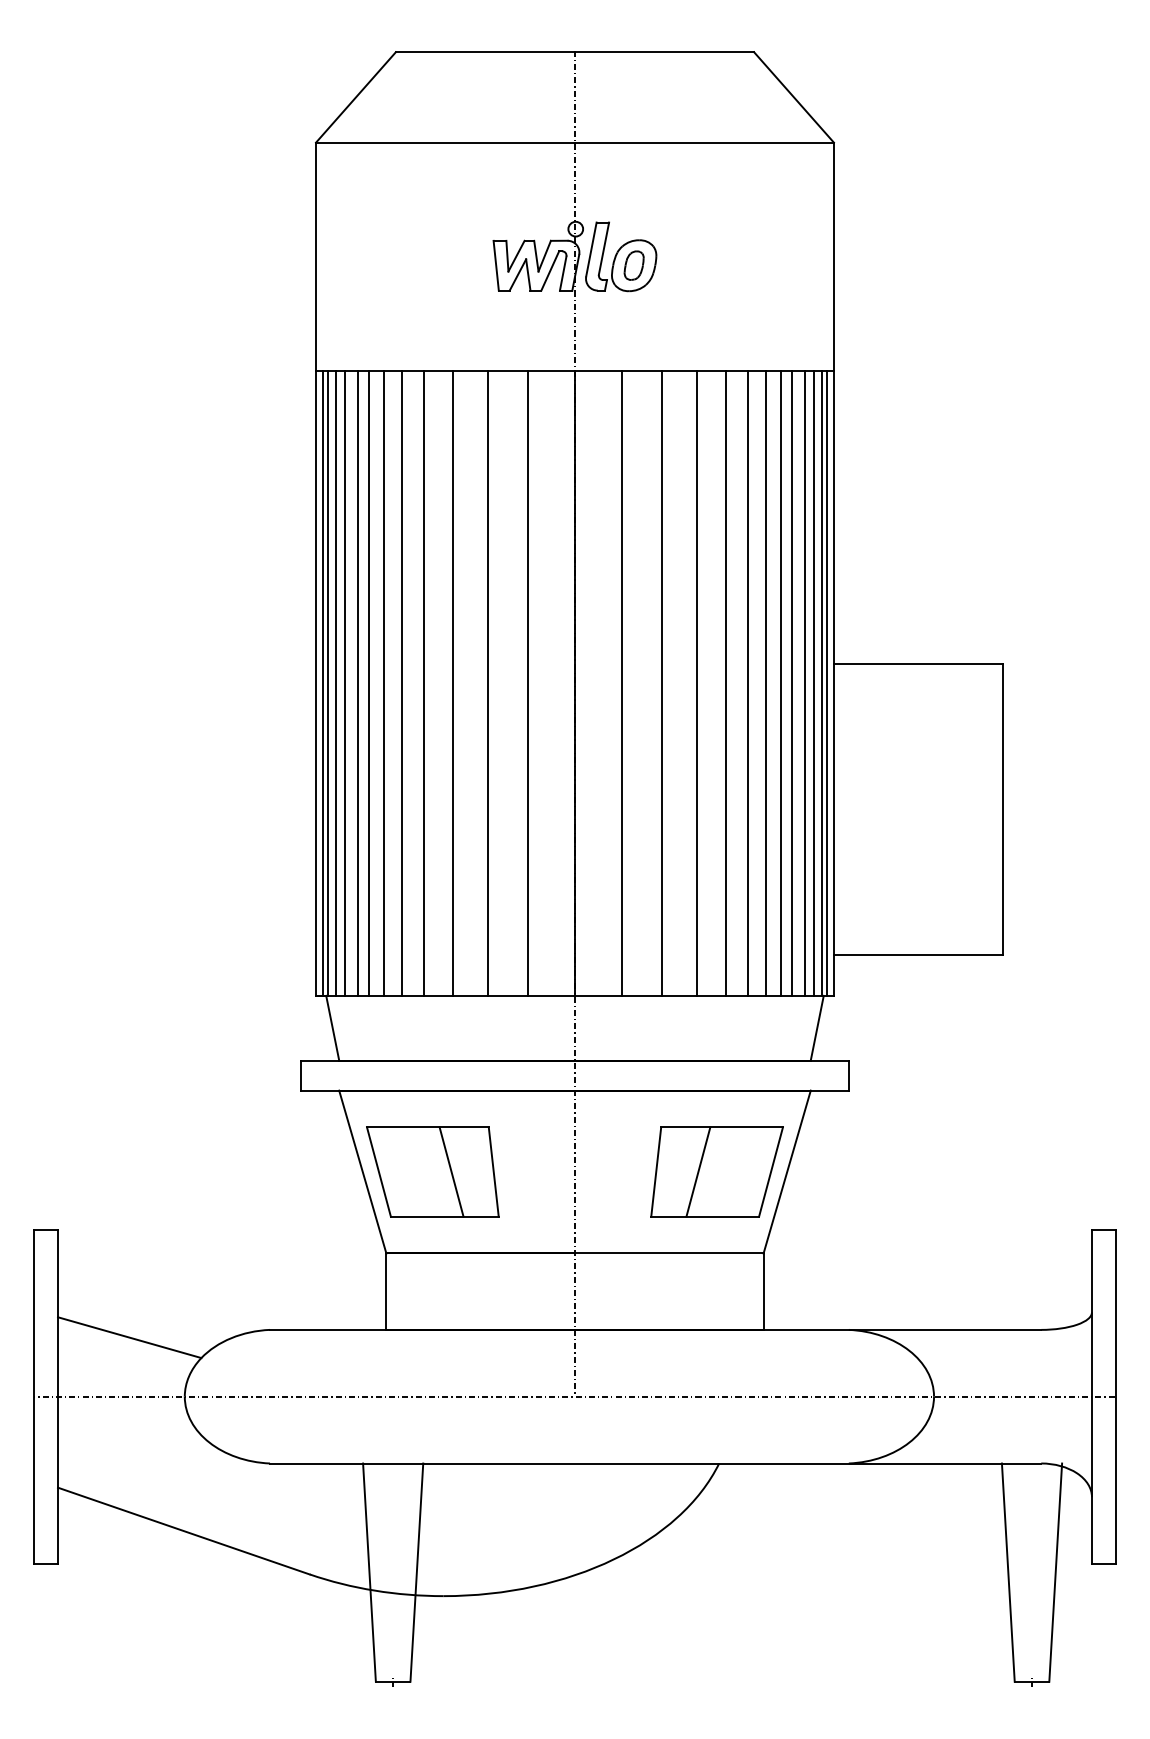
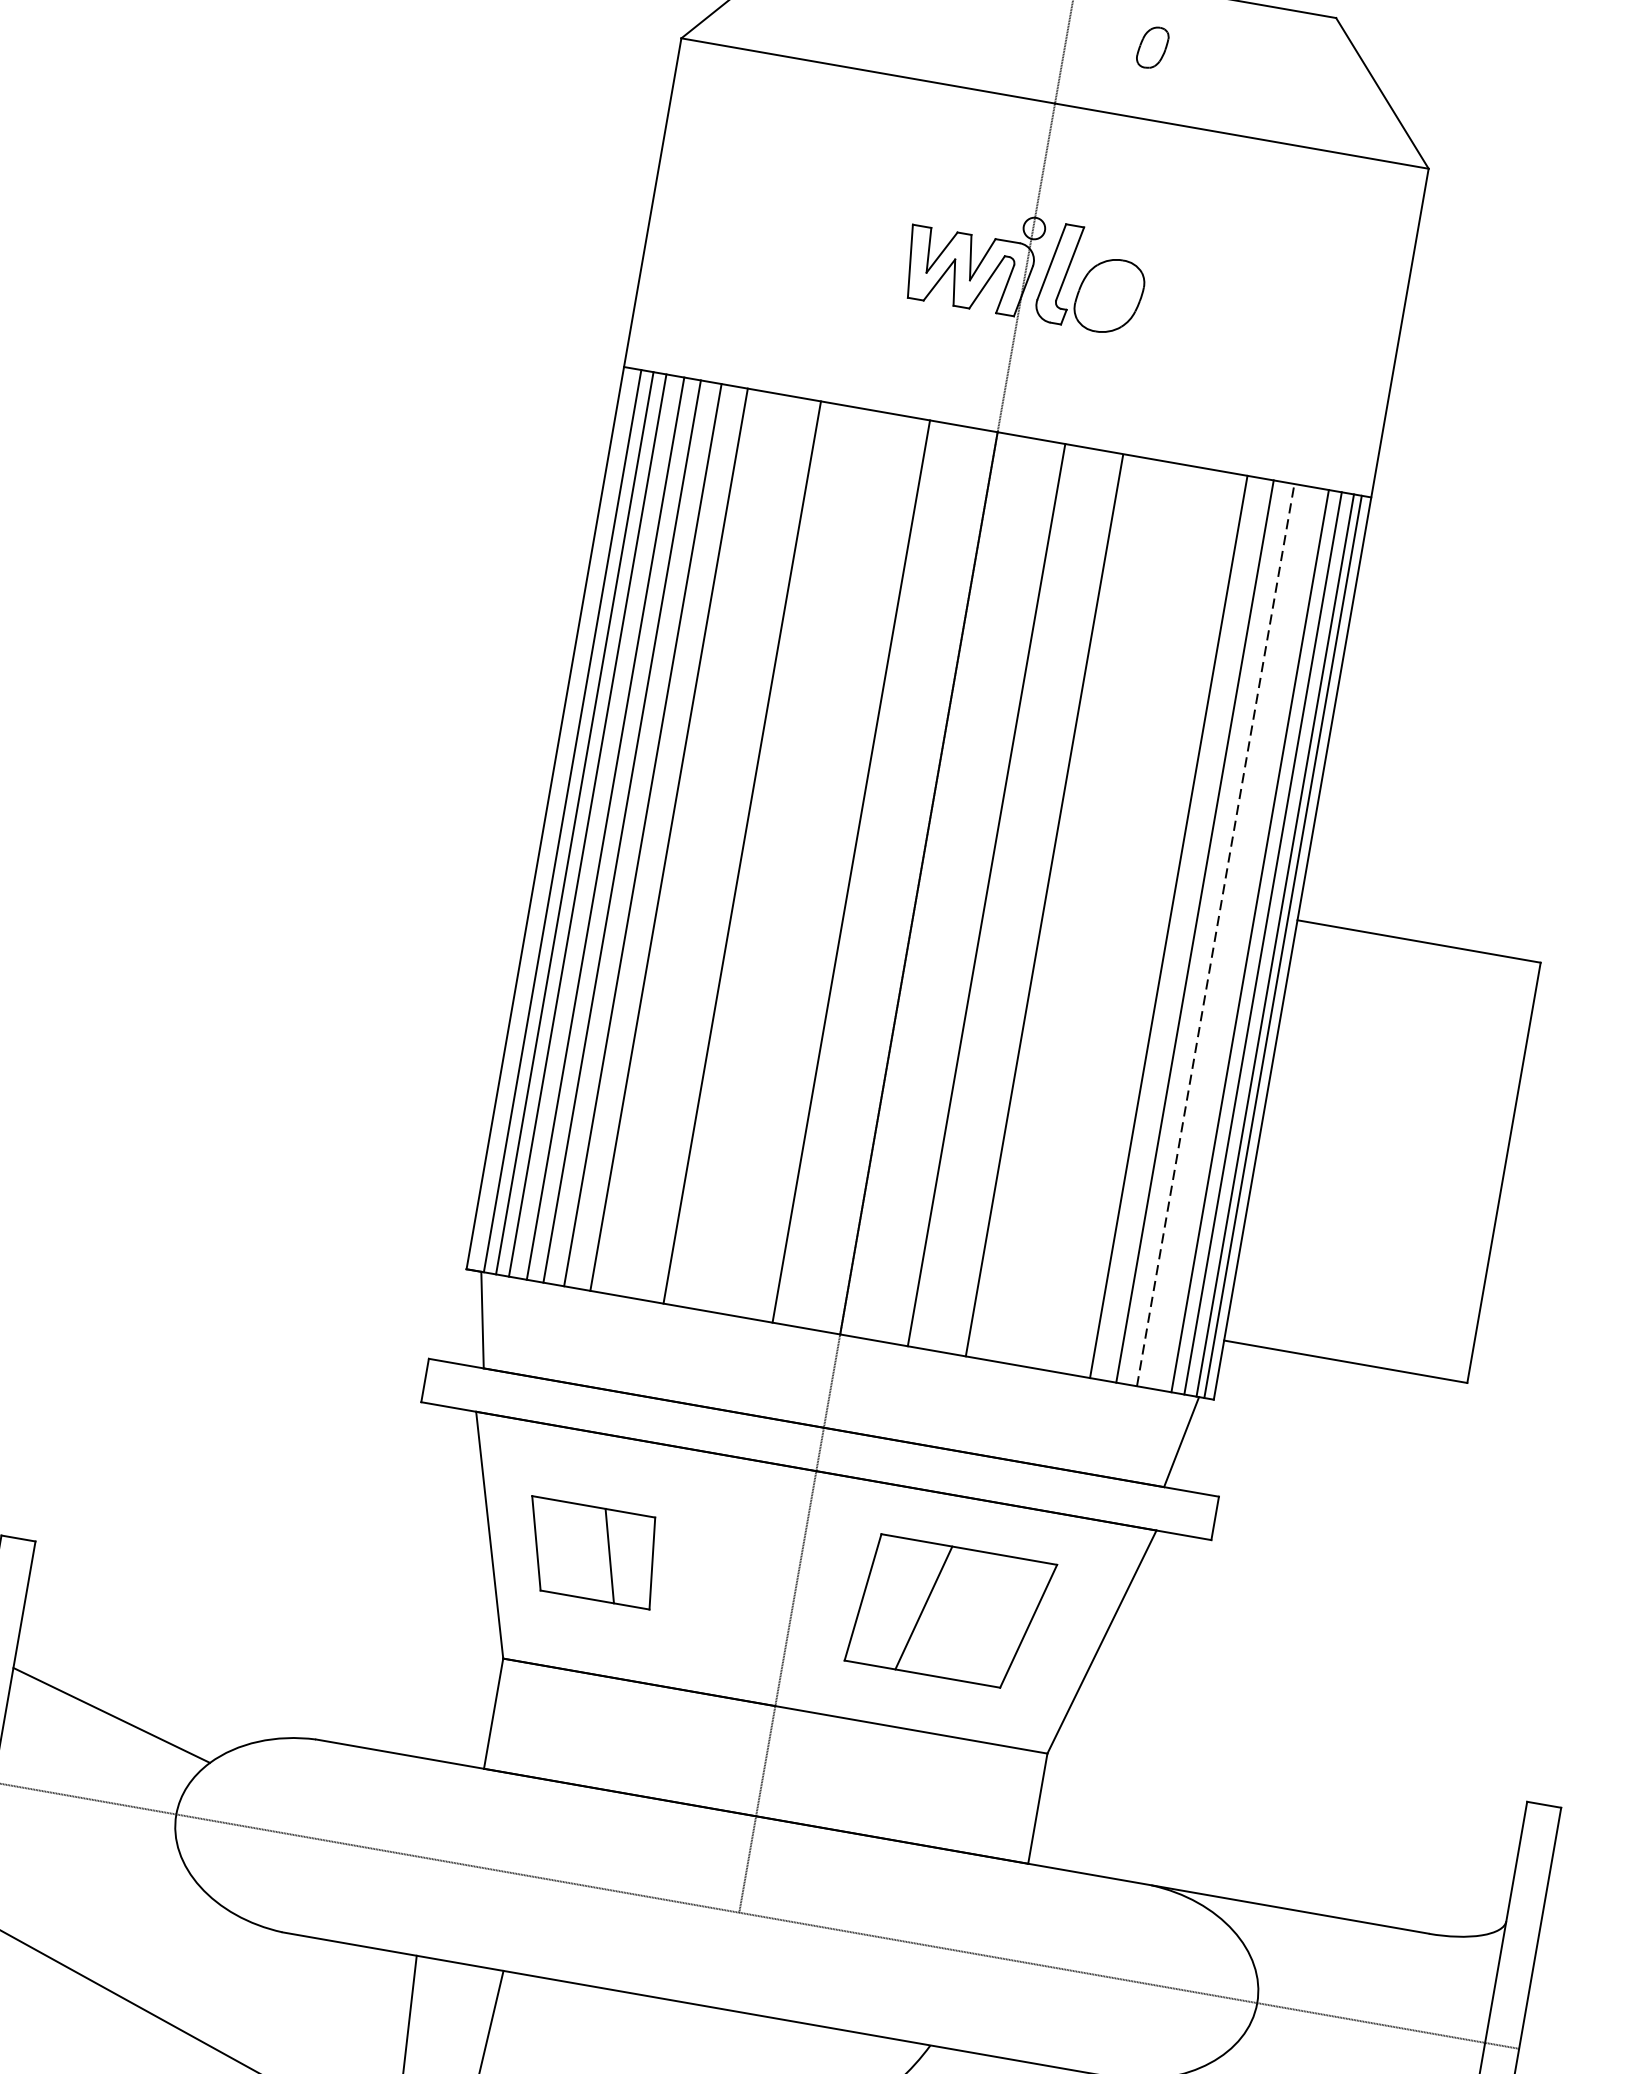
part: (633, 265) -> (1151, 47), moved
line: (322, 682) -> (554, 818), removed
line: (423, 682) -> (700, 844), removed
line: (697, 682) -> (1095, 913), removed
line: (726, 682) -> (1137, 920), removed
line: (792, 682) -> (1232, 937), removed
line: (487, 683) -> (792, 861), removed
line: (780, 683) -> (1215, 935), solid -> dashed
part: (432, 1171) -> (590, 1551), size x0.7
part: (716, 1171) -> (950, 1611), moved

